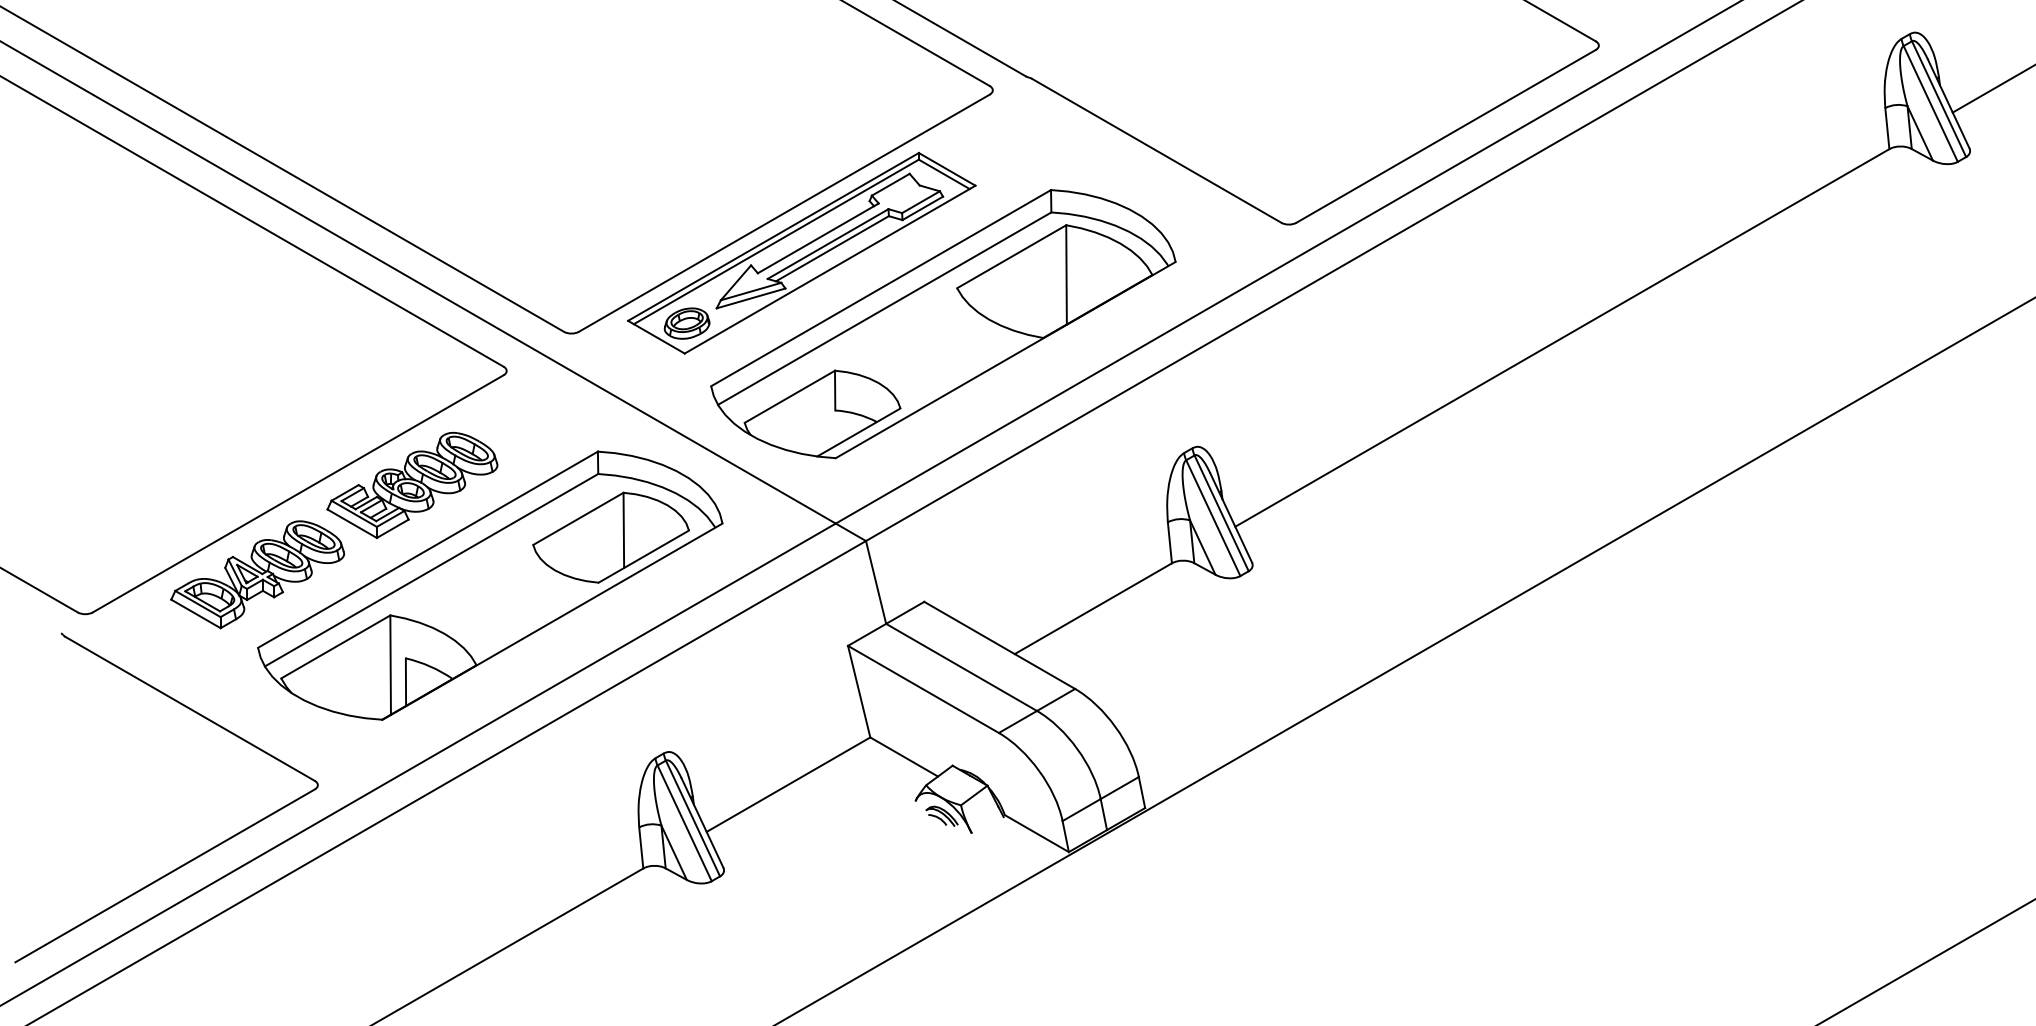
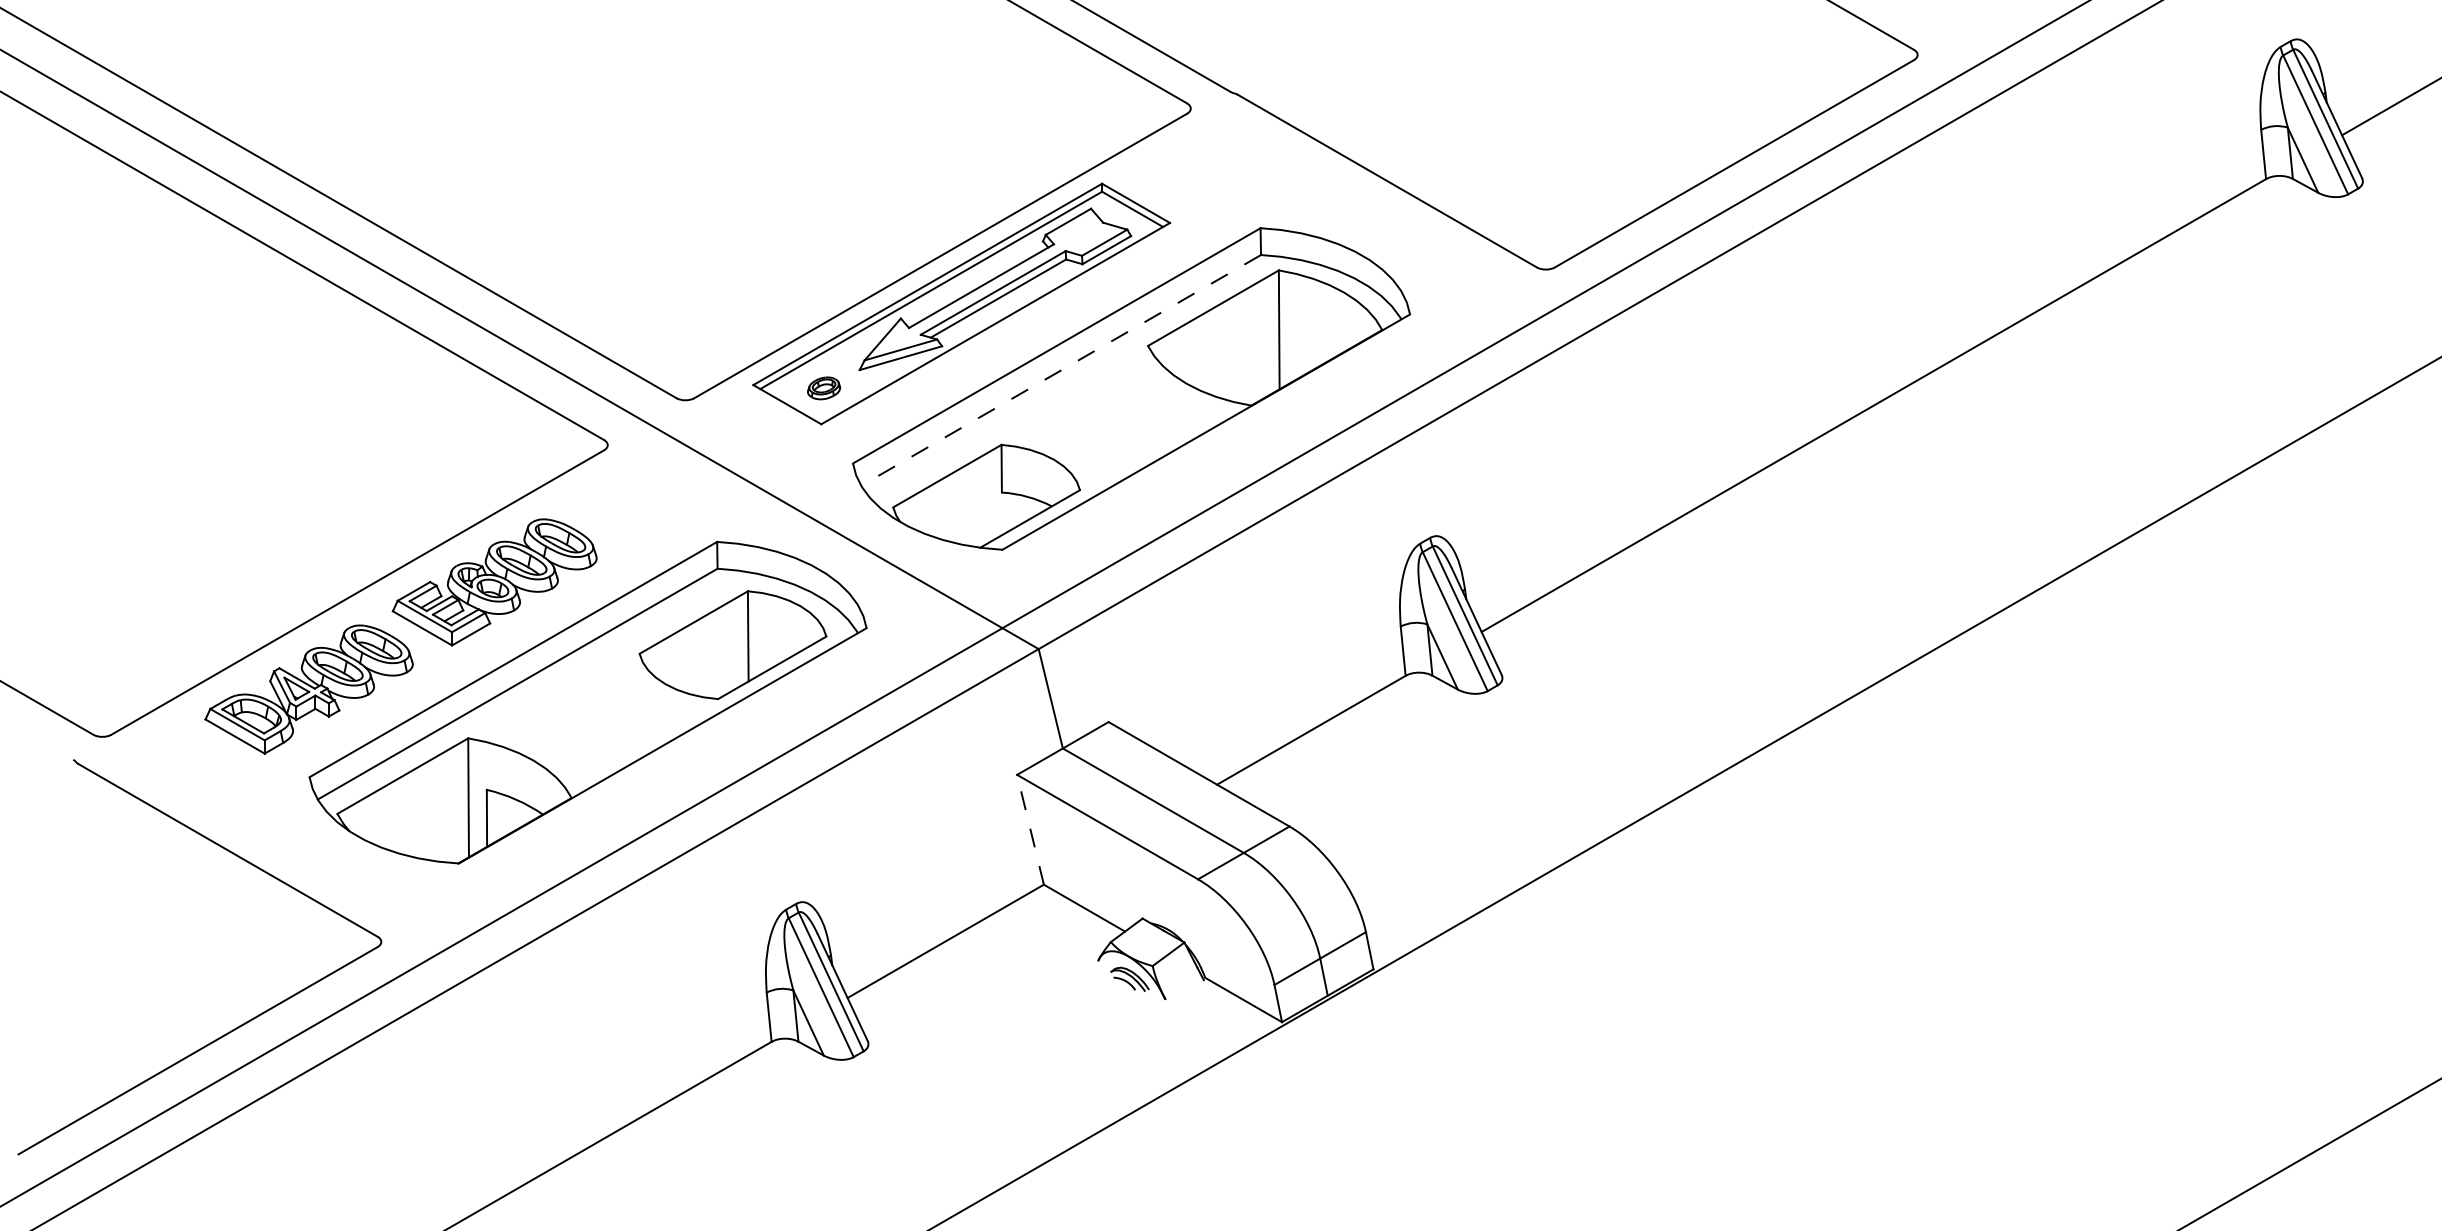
line: (885, 308) -> (1061, 370), solid -> dashed
part: (686, 323) -> (823, 388), size x0.6
line: (859, 691) -> (1030, 829), solid -> dashed

